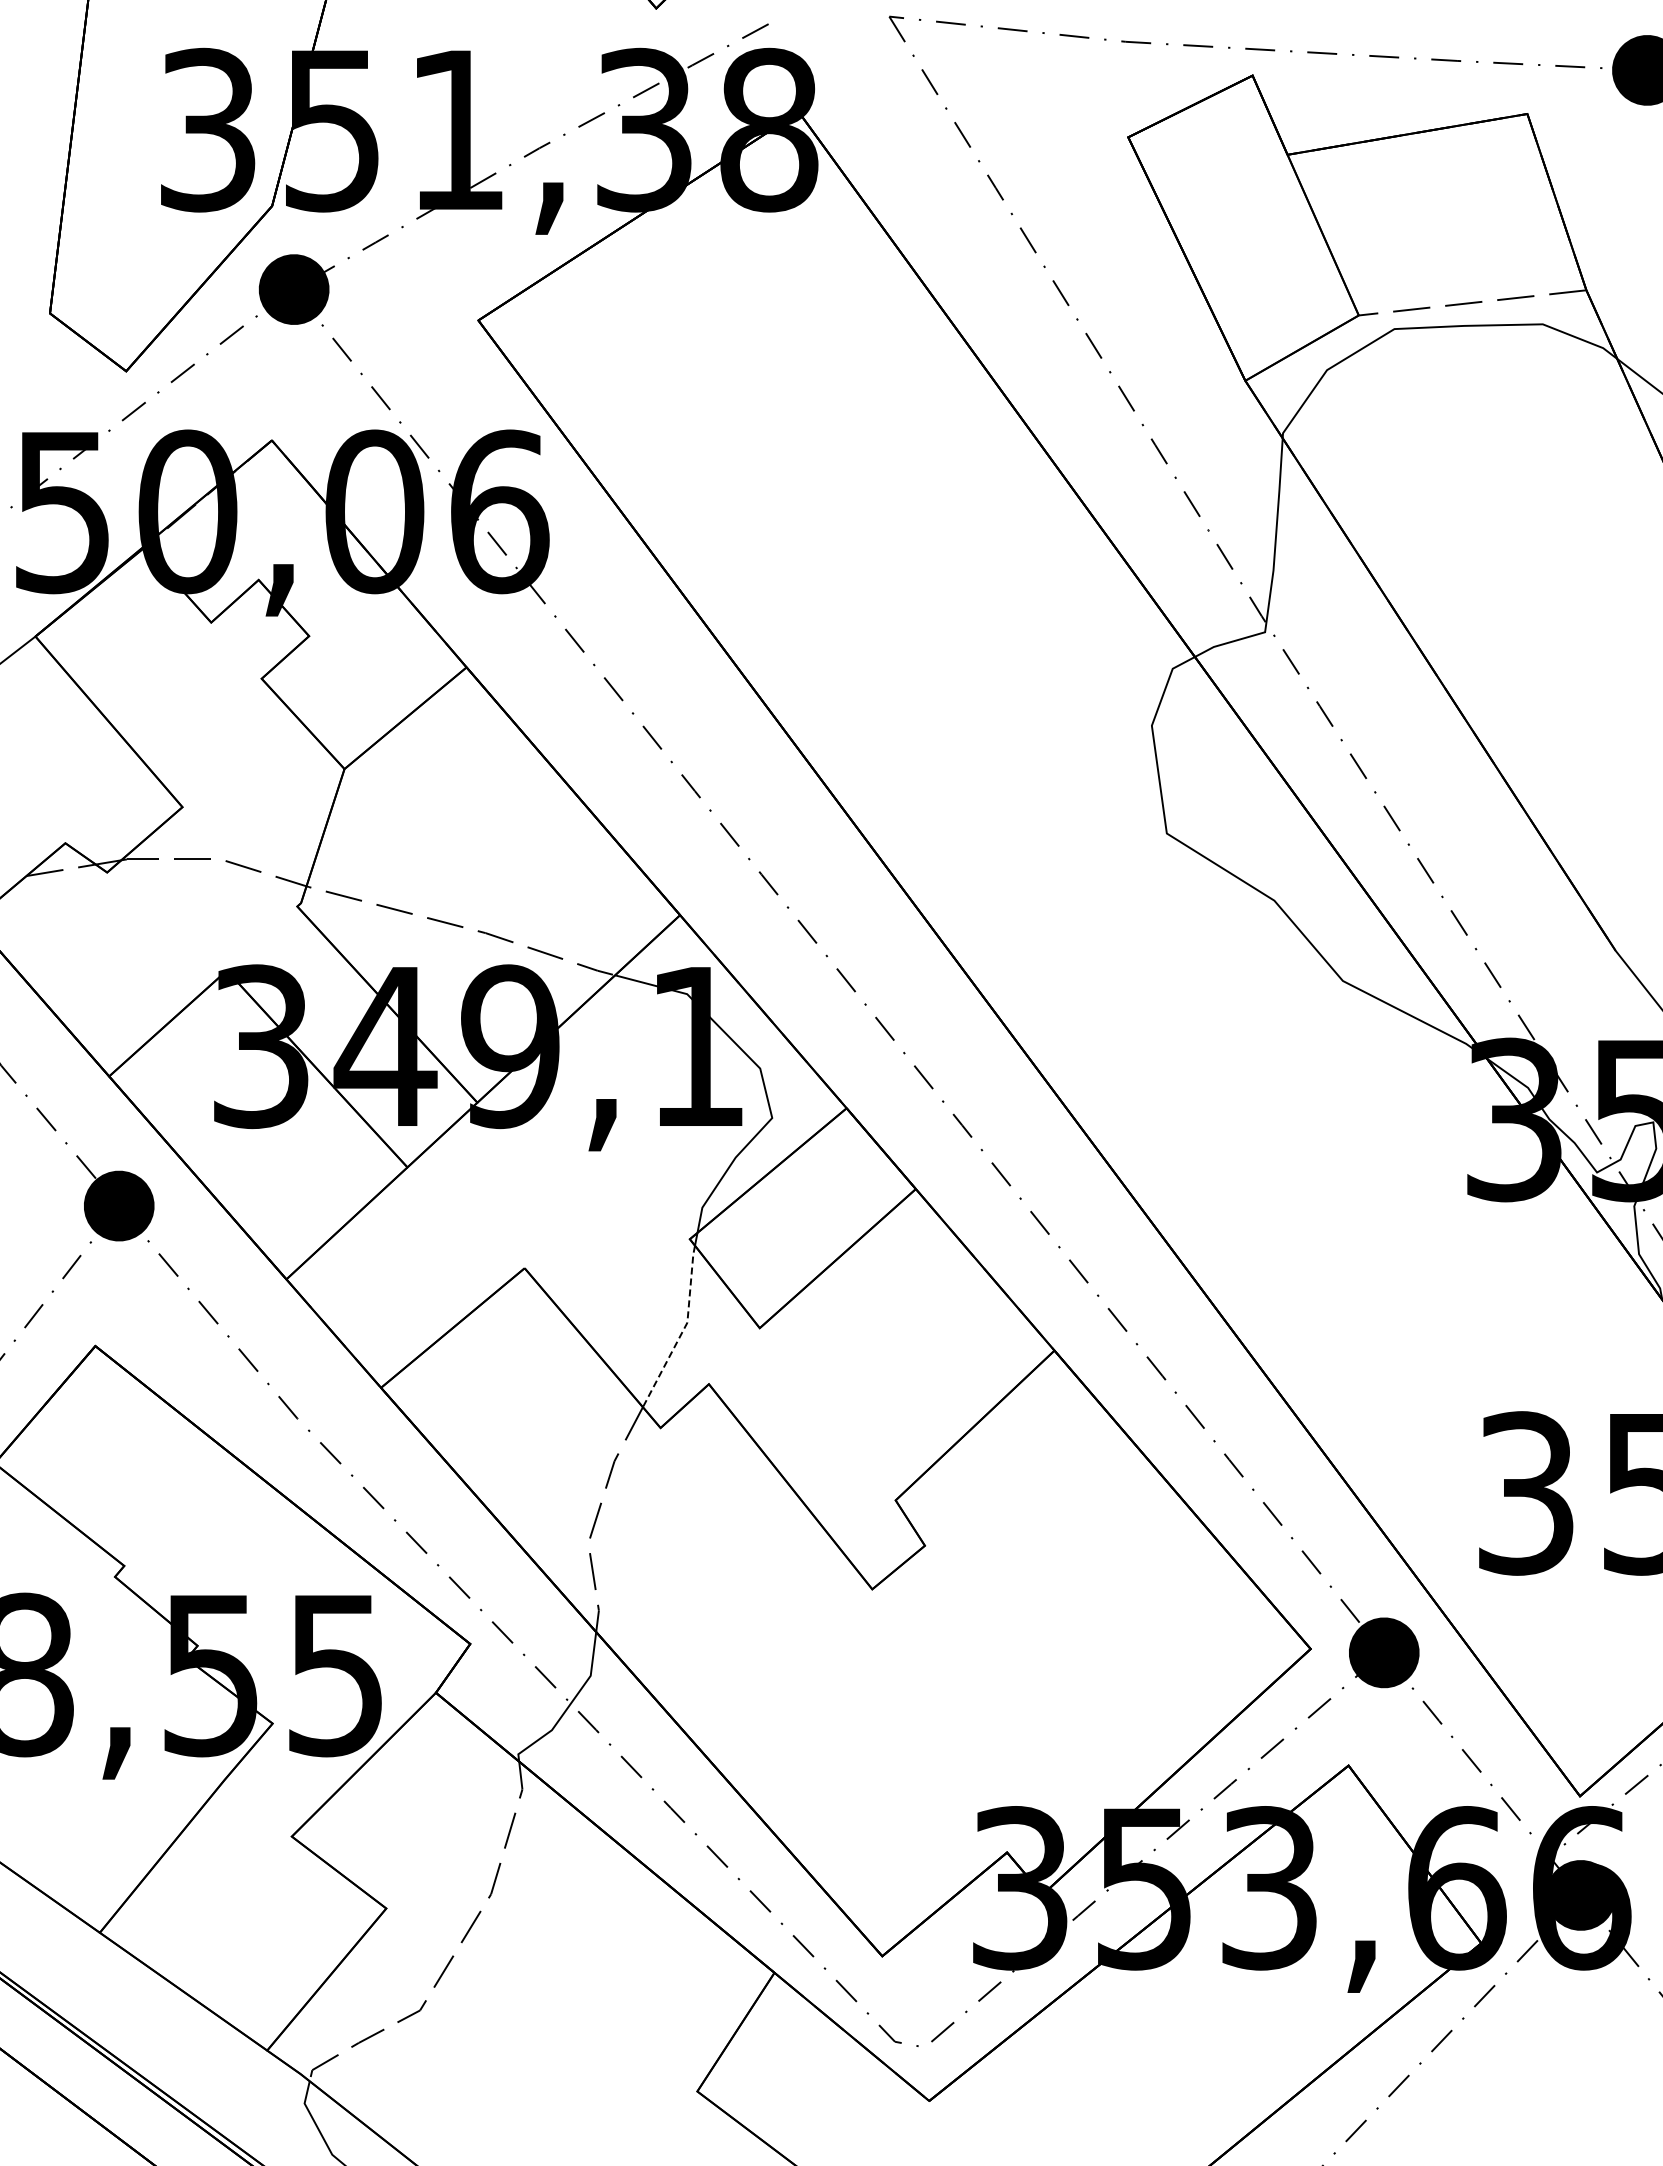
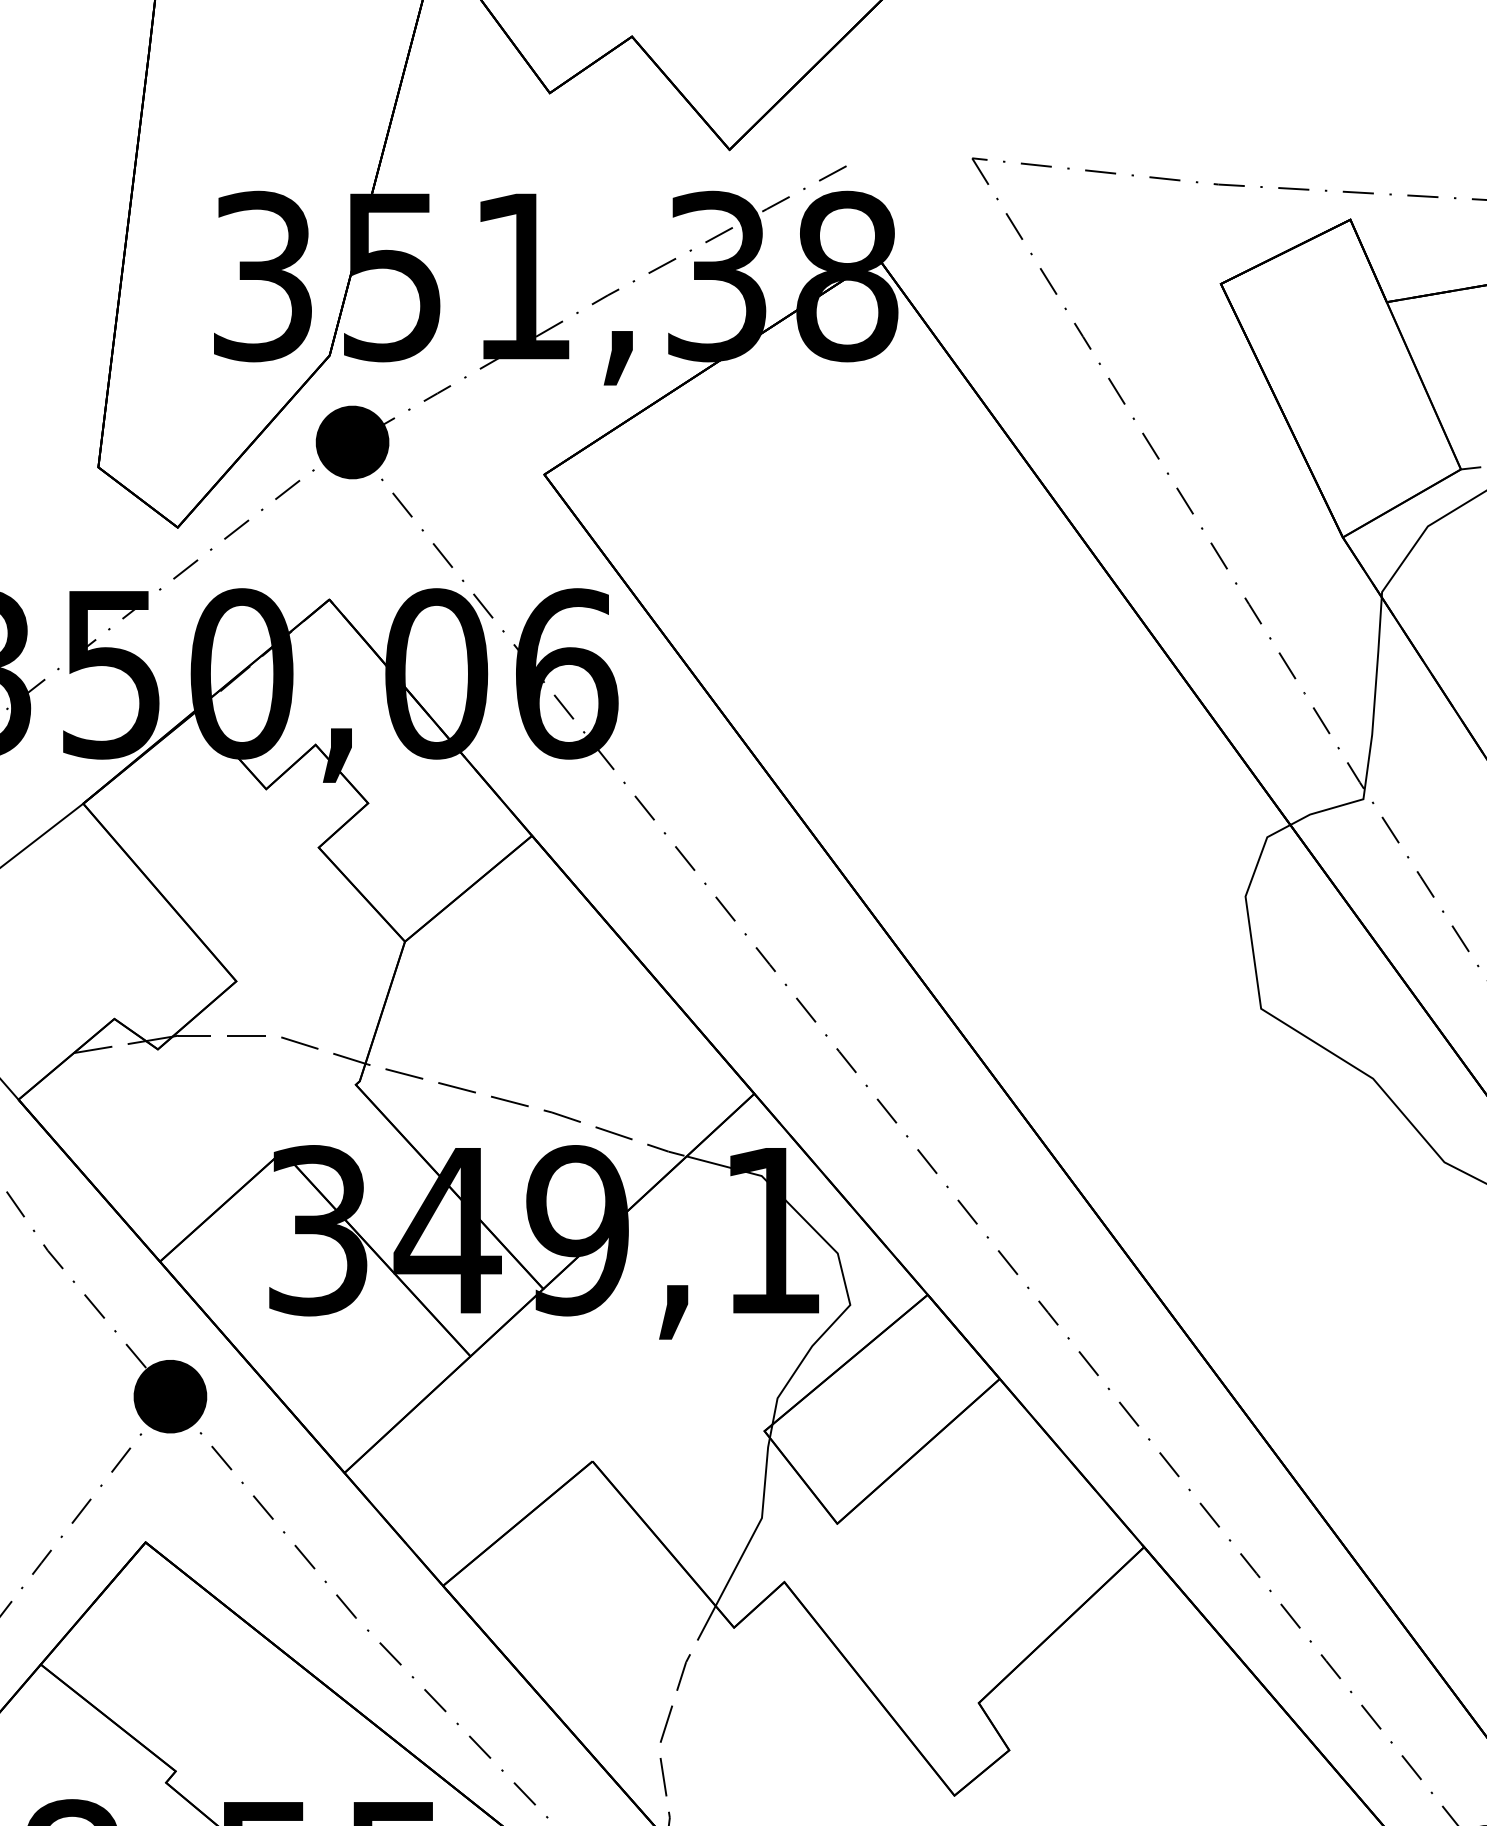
line: (683, 1329) -> (757, 1525), dashed -> solid

